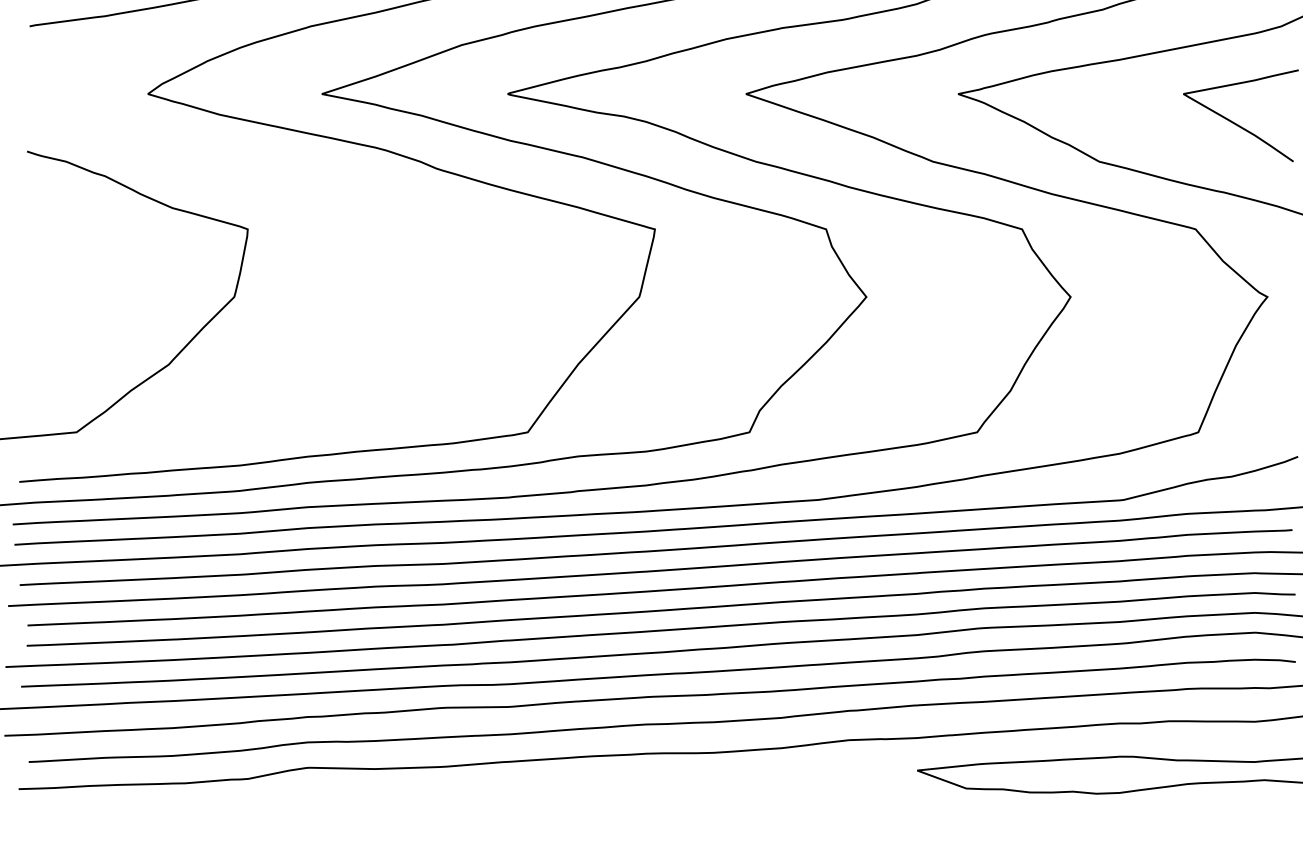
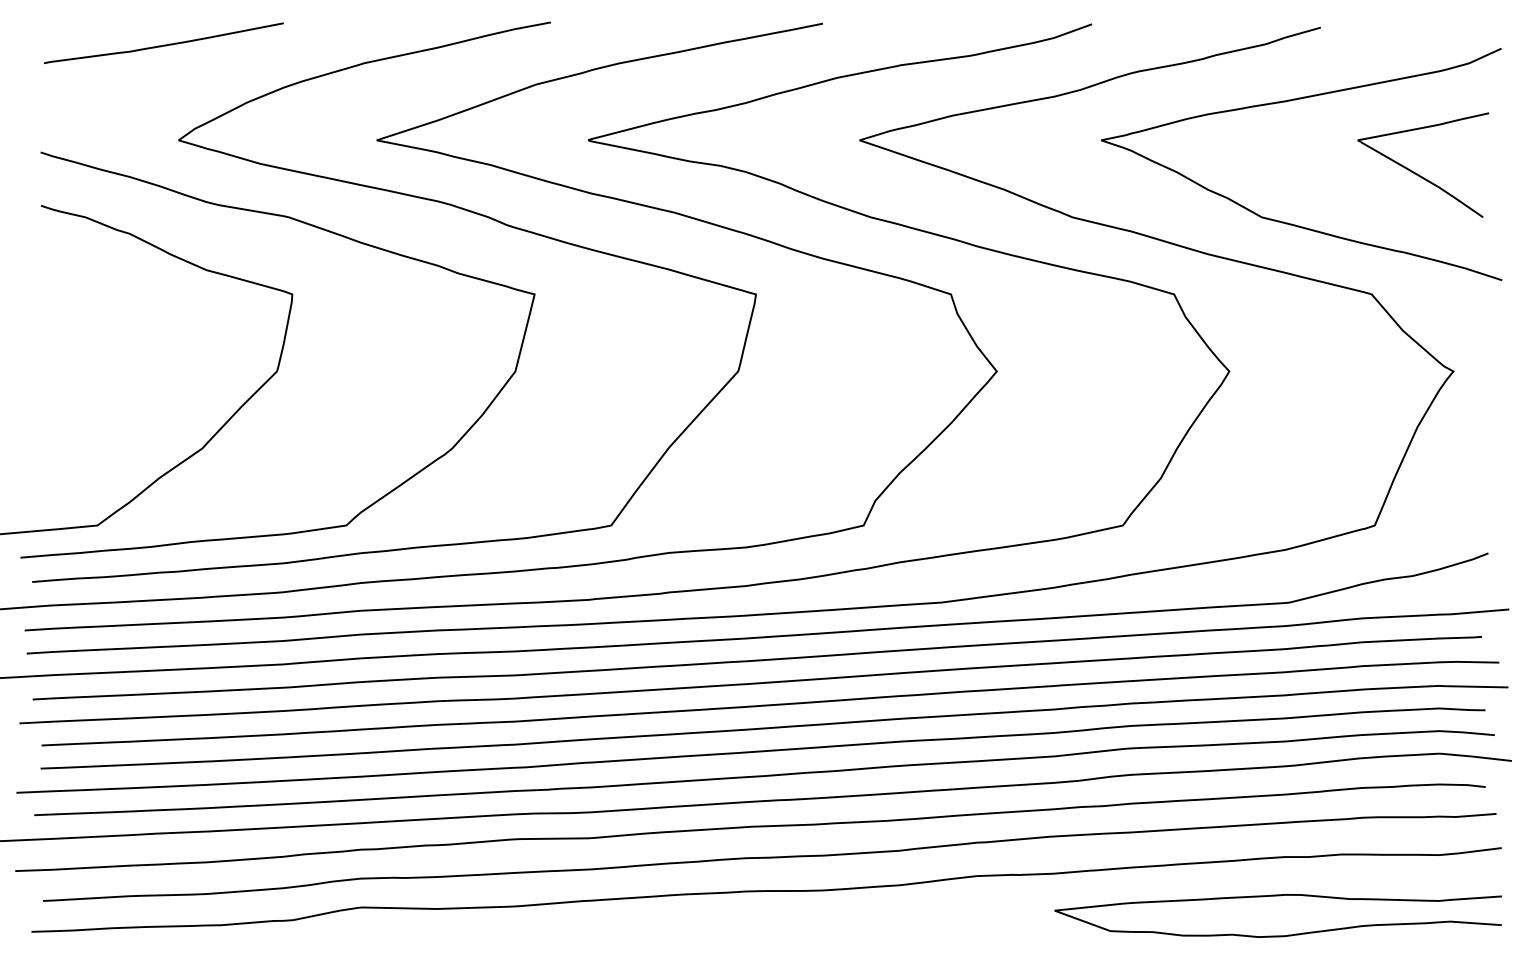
curve: (272, 172) -> (320, 229), added

